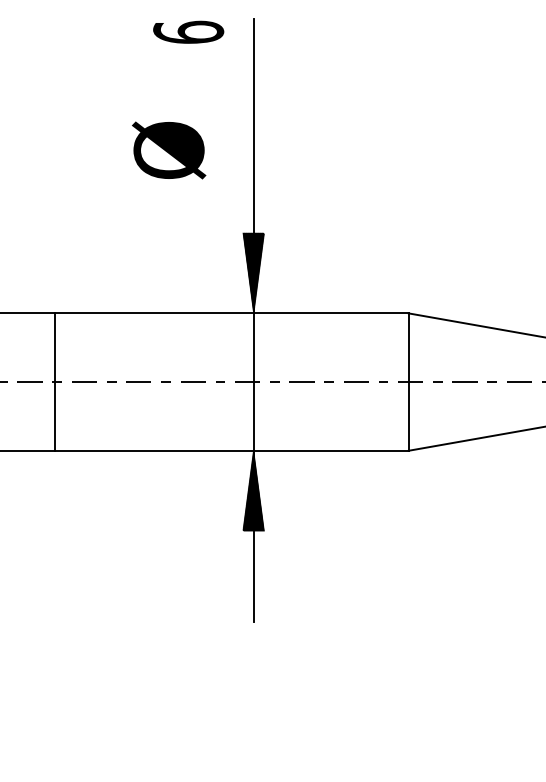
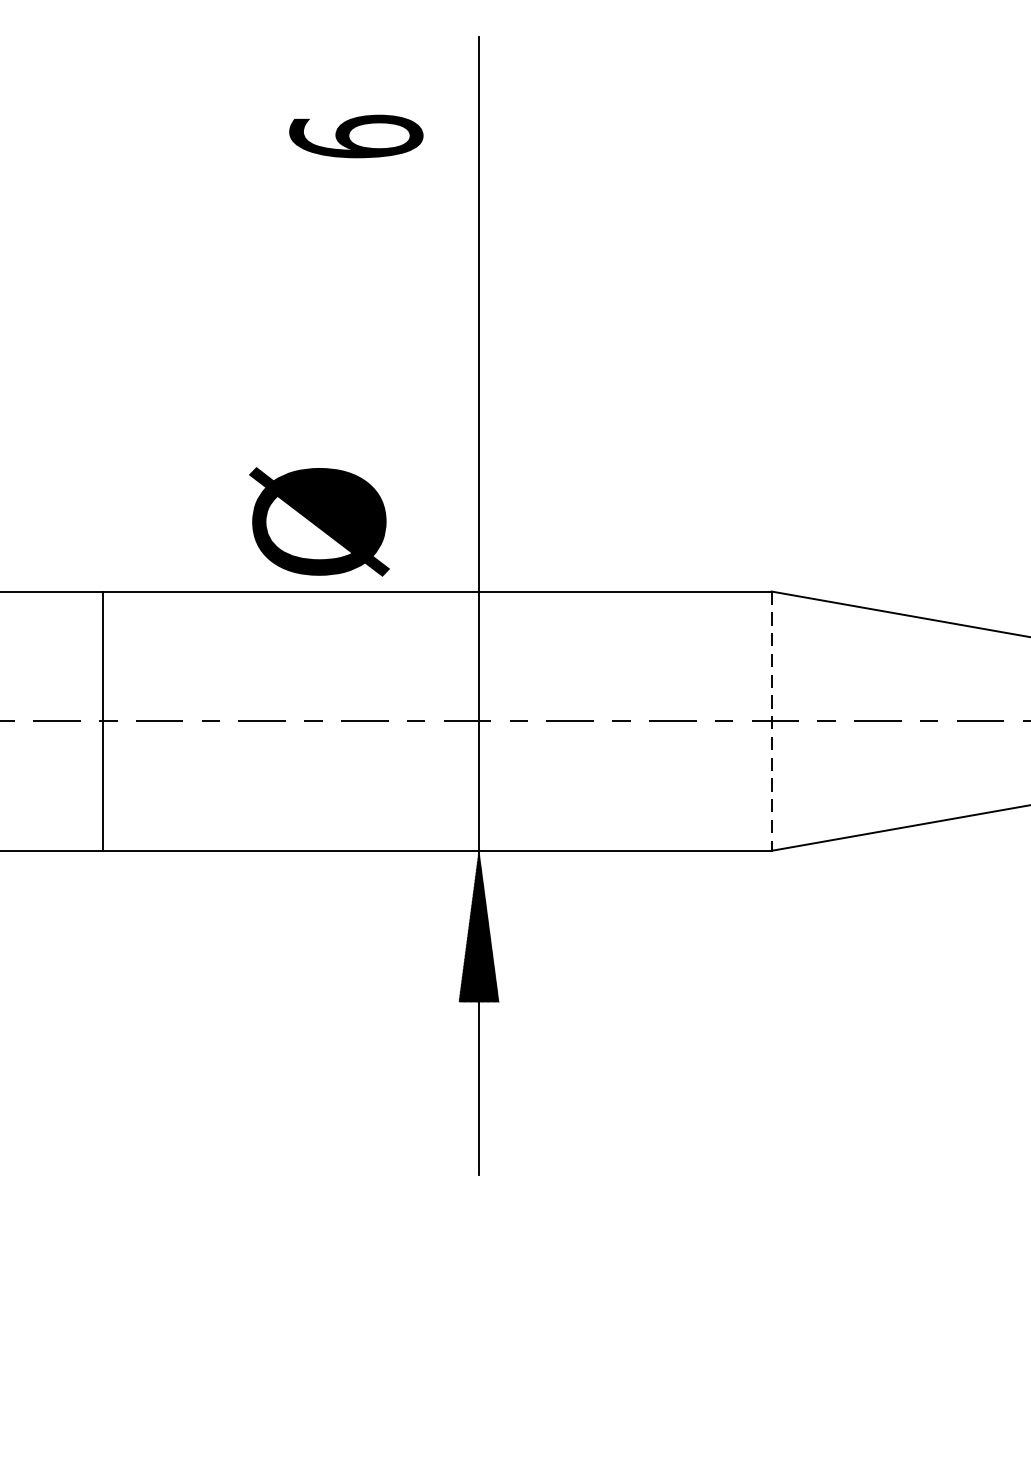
text: (188, 31) -> (356, 134), moved
text: (169, 150) -> (320, 521), moved
hatch: (253, 273) -> (478, 516), removed
line: (408, 382) -> (771, 721), solid -> dashed

